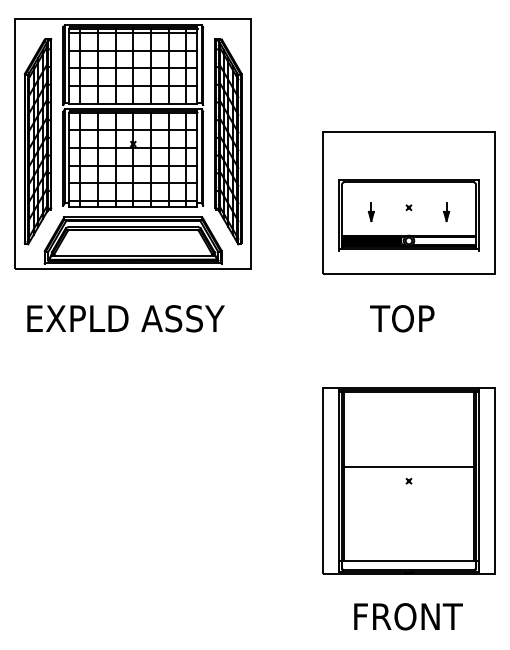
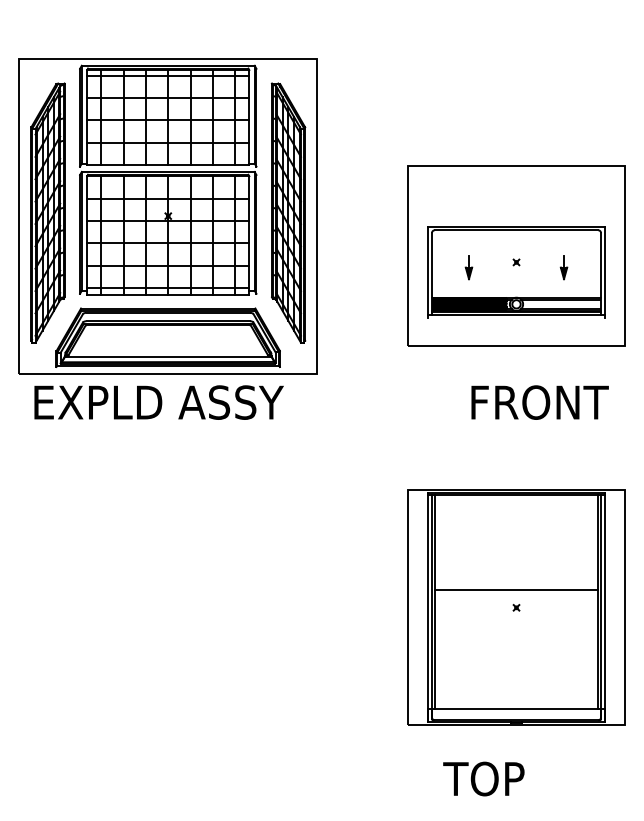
part: (132, 143) -> (167, 215), moved
text: (426, 318) -> (538, 402), TOP -> FRONT
text: (406, 616) -> (513, 778), FRONT -> TOP

